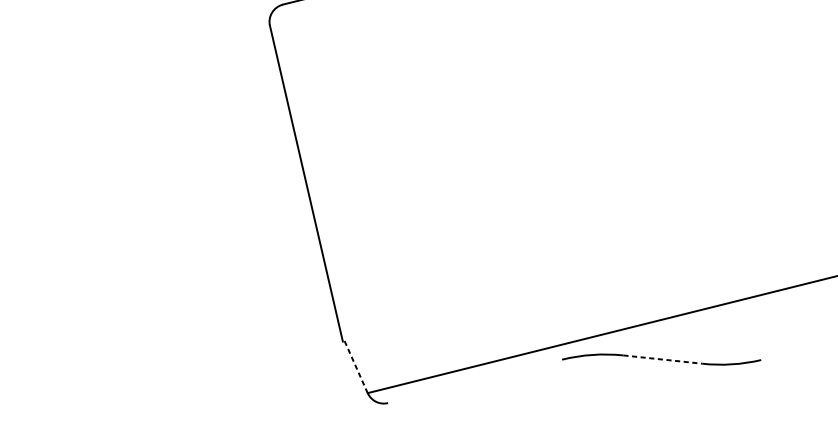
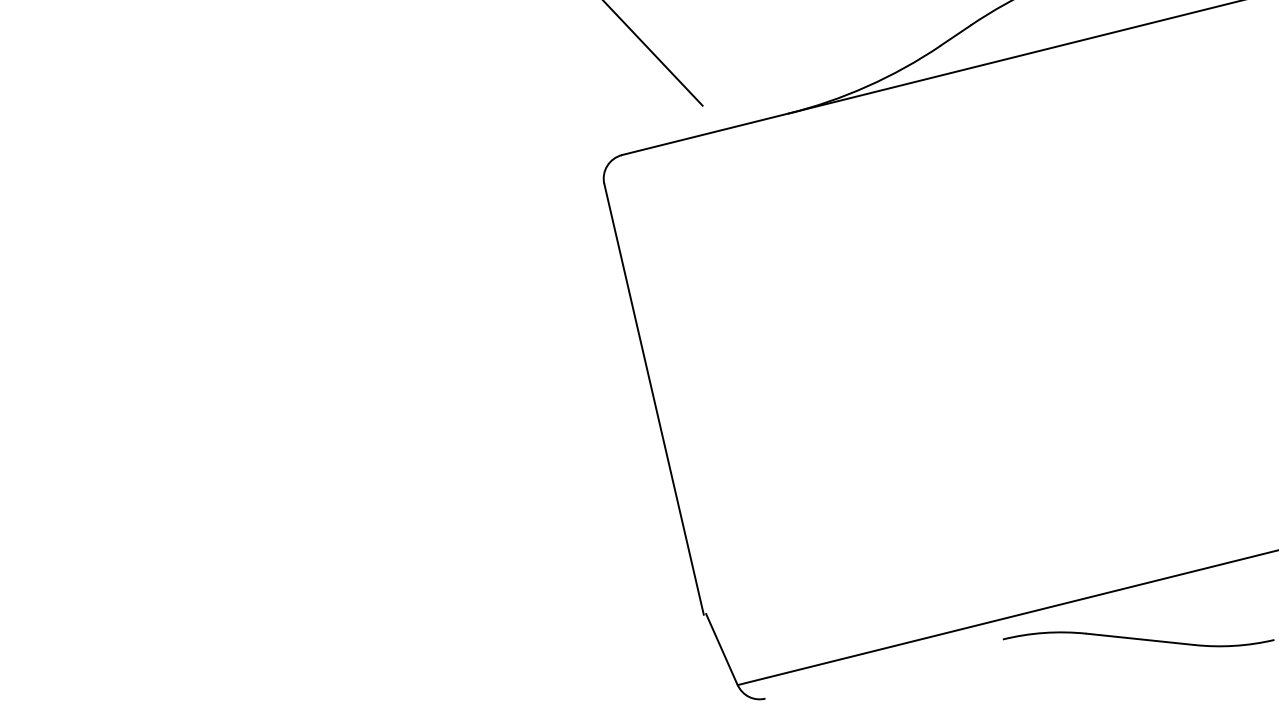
line: (662, 359) -> (1140, 639), dashed -> solid
line: (355, 367) -> (721, 649), dashed -> solid

